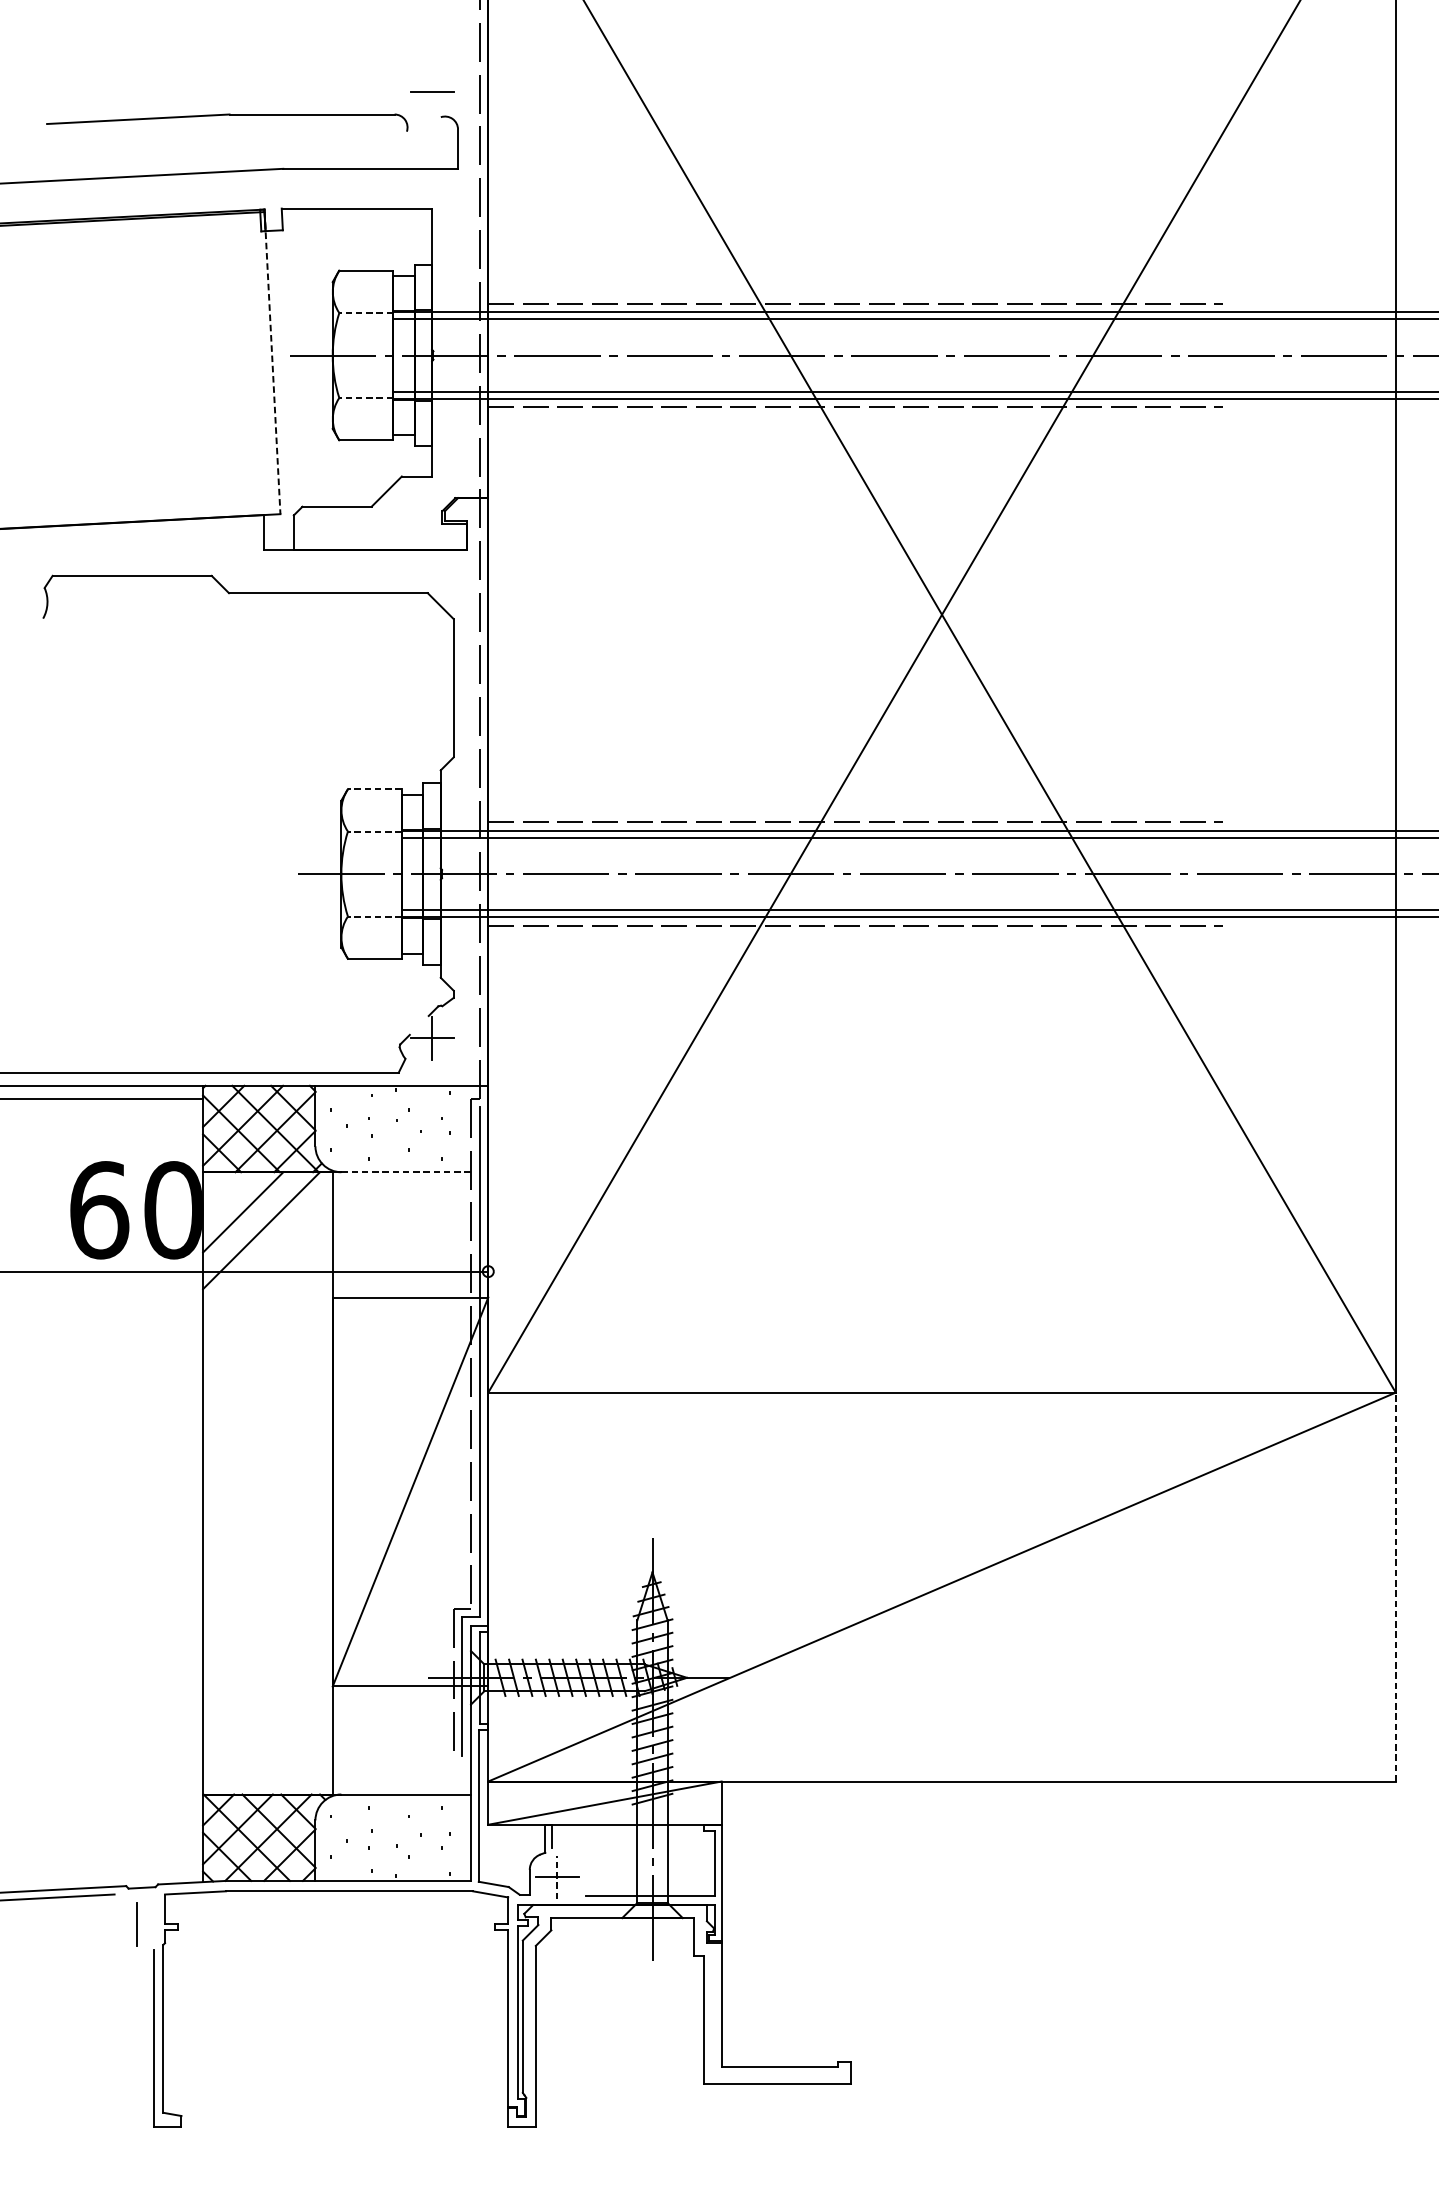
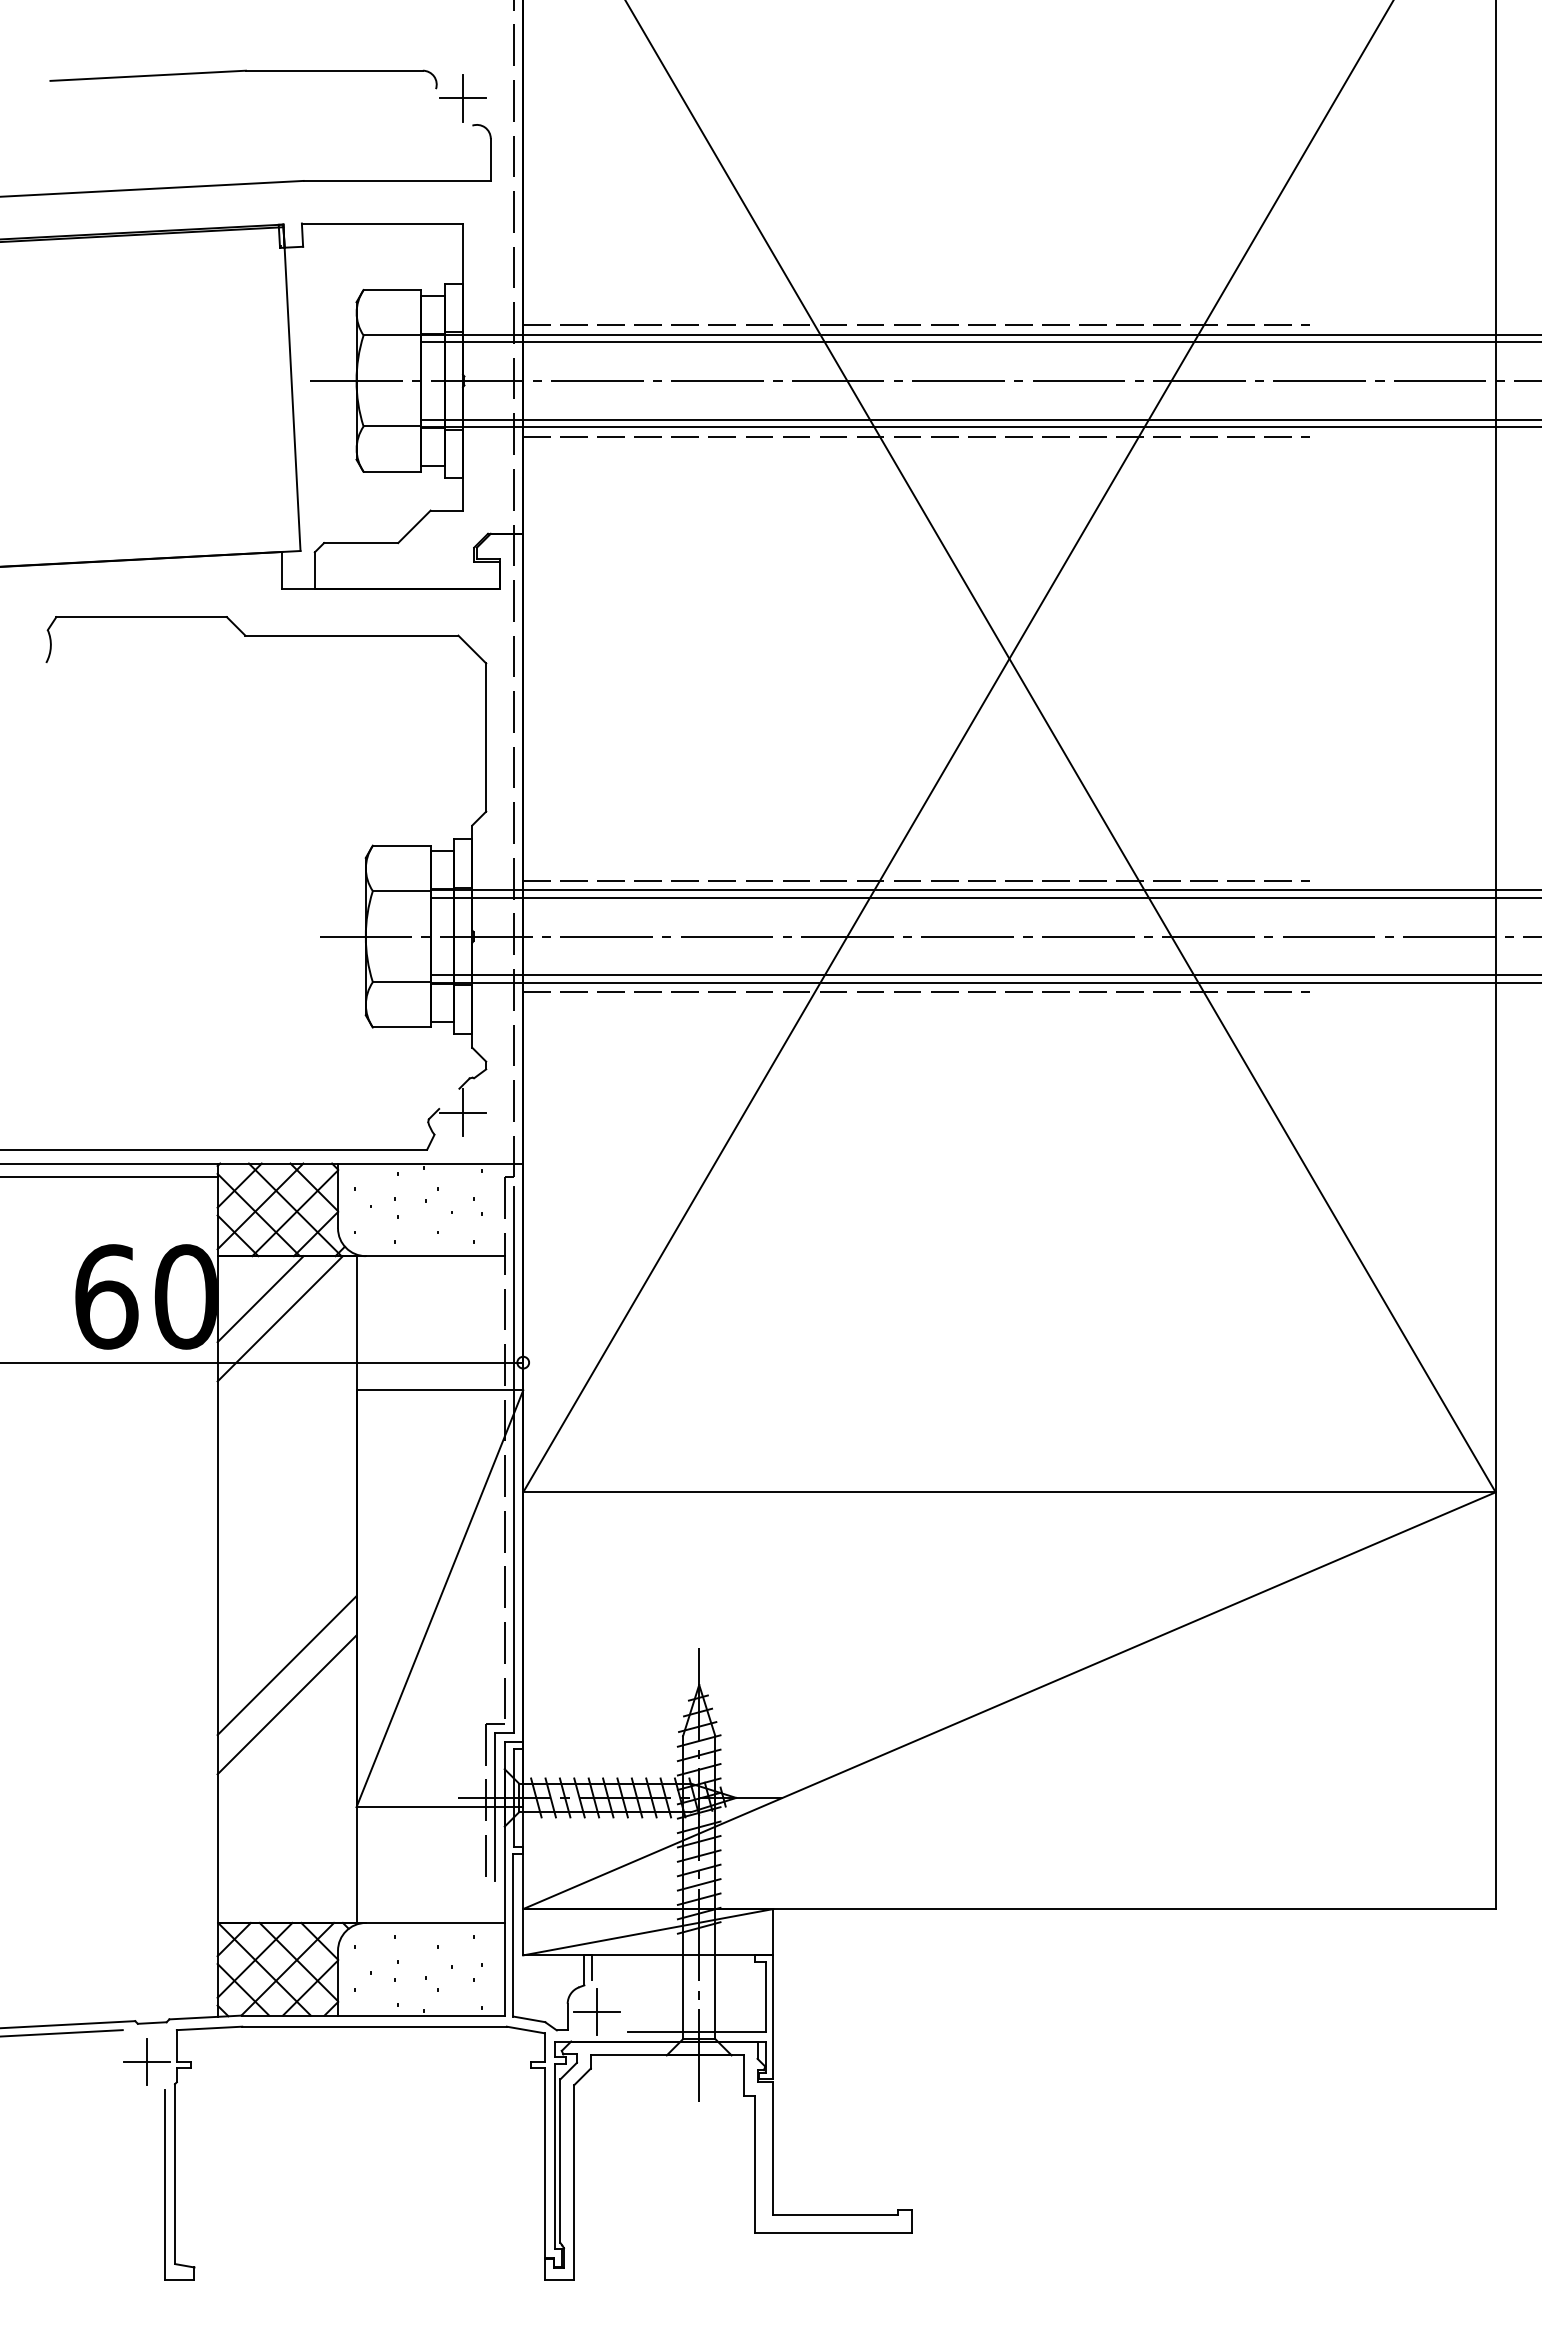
line: (432, 91) -> (463, 98), added
part: (227, 115) -> (243, 71), moved
line: (366, 313) -> (392, 335), dashed -> solid
line: (272, 363) -> (292, 389), dashed -> solid
line: (366, 397) -> (392, 426), dashed -> solid
line: (374, 789) -> (401, 845), dashed -> solid
line: (374, 831) -> (401, 891), dashed -> solid
line: (374, 916) -> (401, 982), dashed -> solid
line: (405, 1172) -> (434, 1256), dashed -> solid
line: (267, 1554) -> (286, 1665), added
line: (1395, 1586) -> (1495, 1700), dashed -> solid
line: (267, 1590) -> (286, 1704), added
line: (557, 1877) -> (597, 2011), dashed -> solid
line: (137, 1923) -> (147, 2061), added

